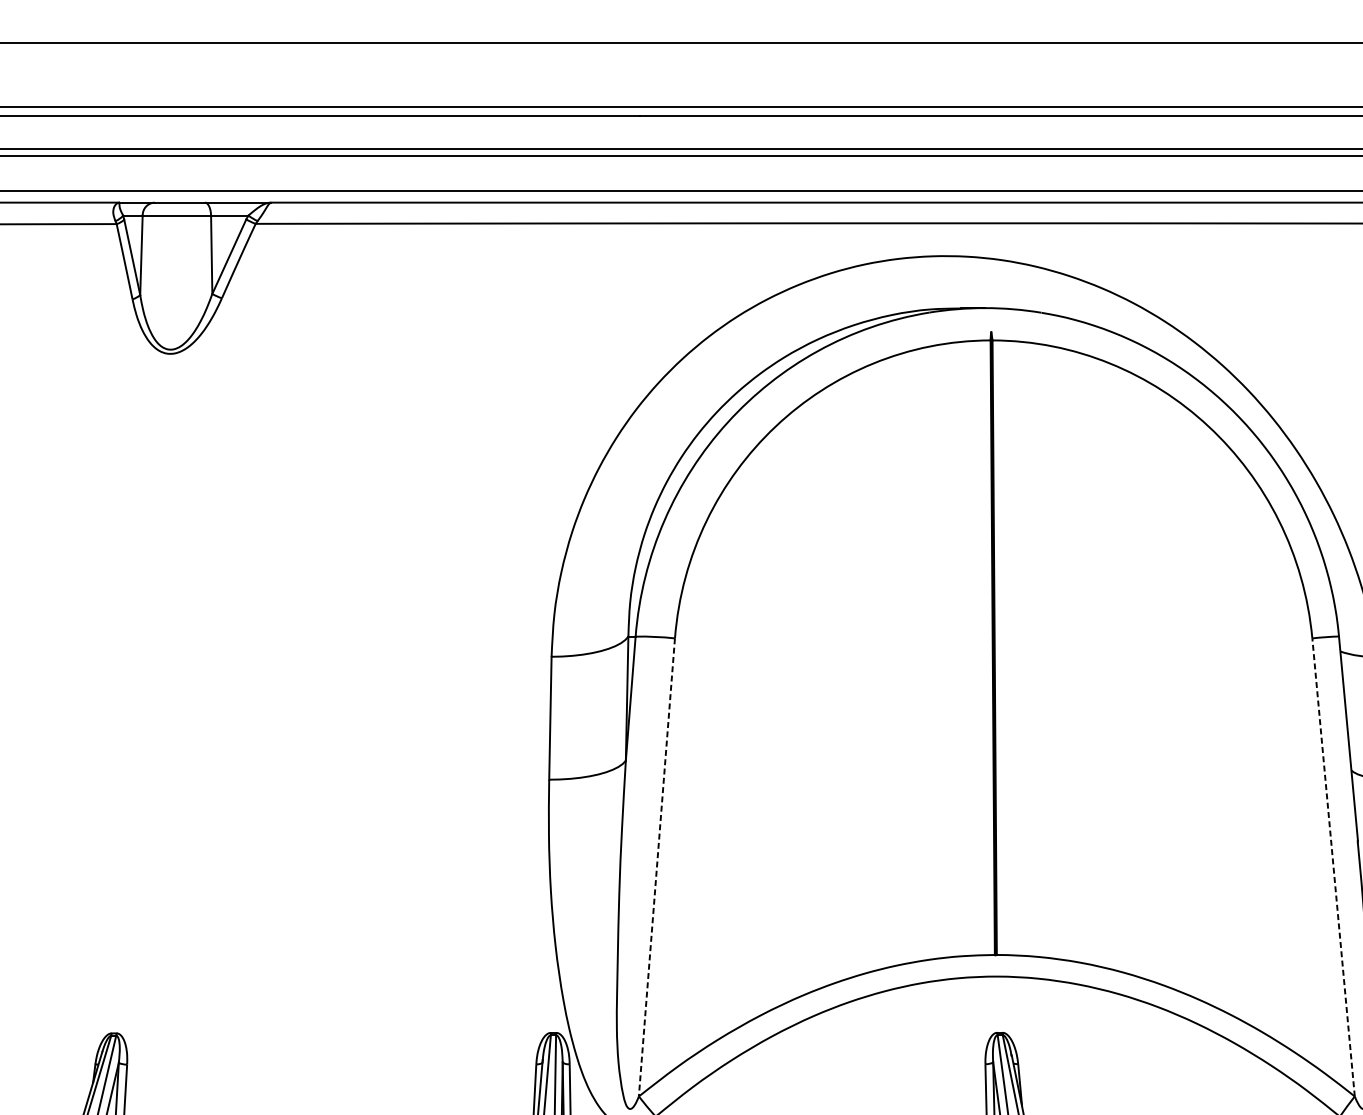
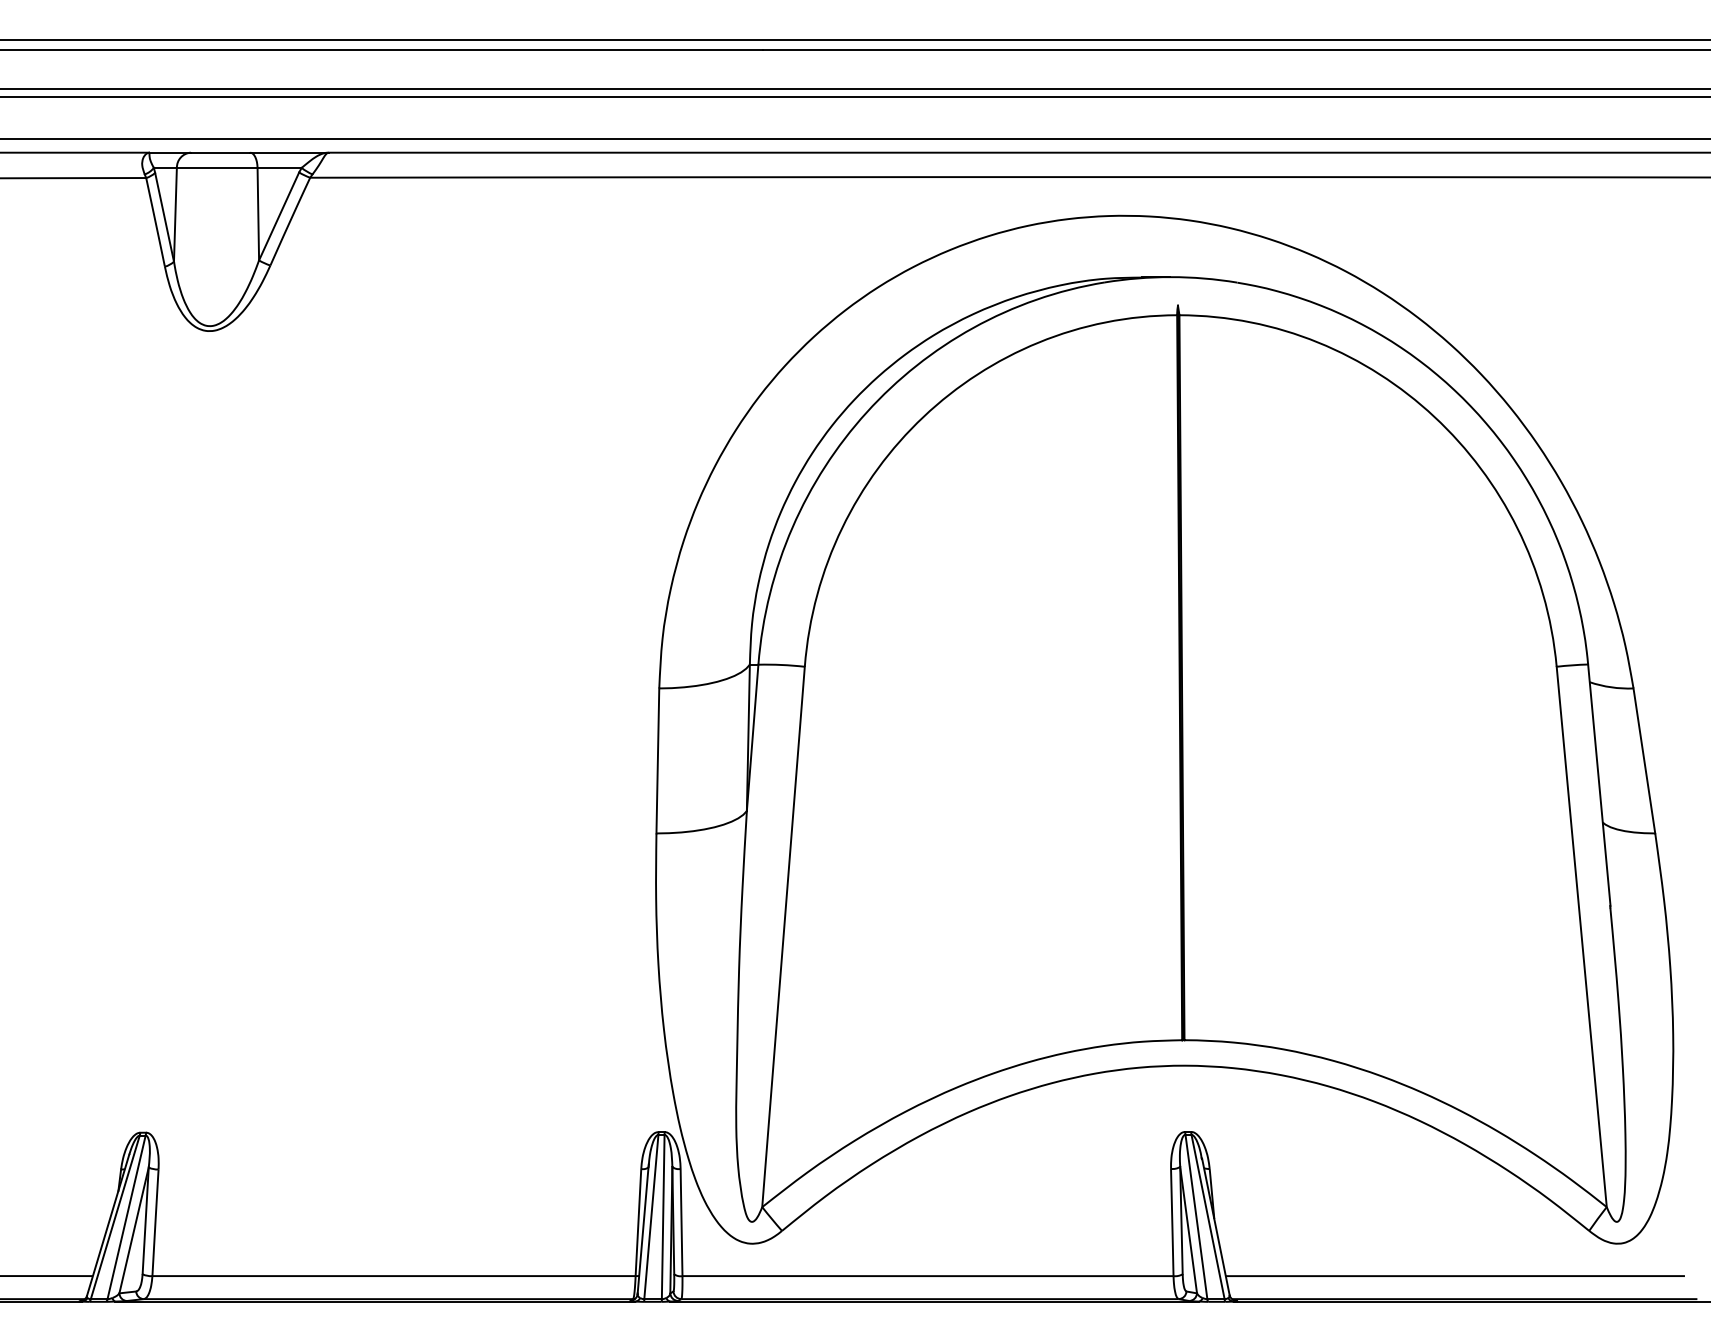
line: (656, 867) -> (783, 937), dashed -> solid
line: (1333, 867) -> (1581, 936), dashed -> solid

